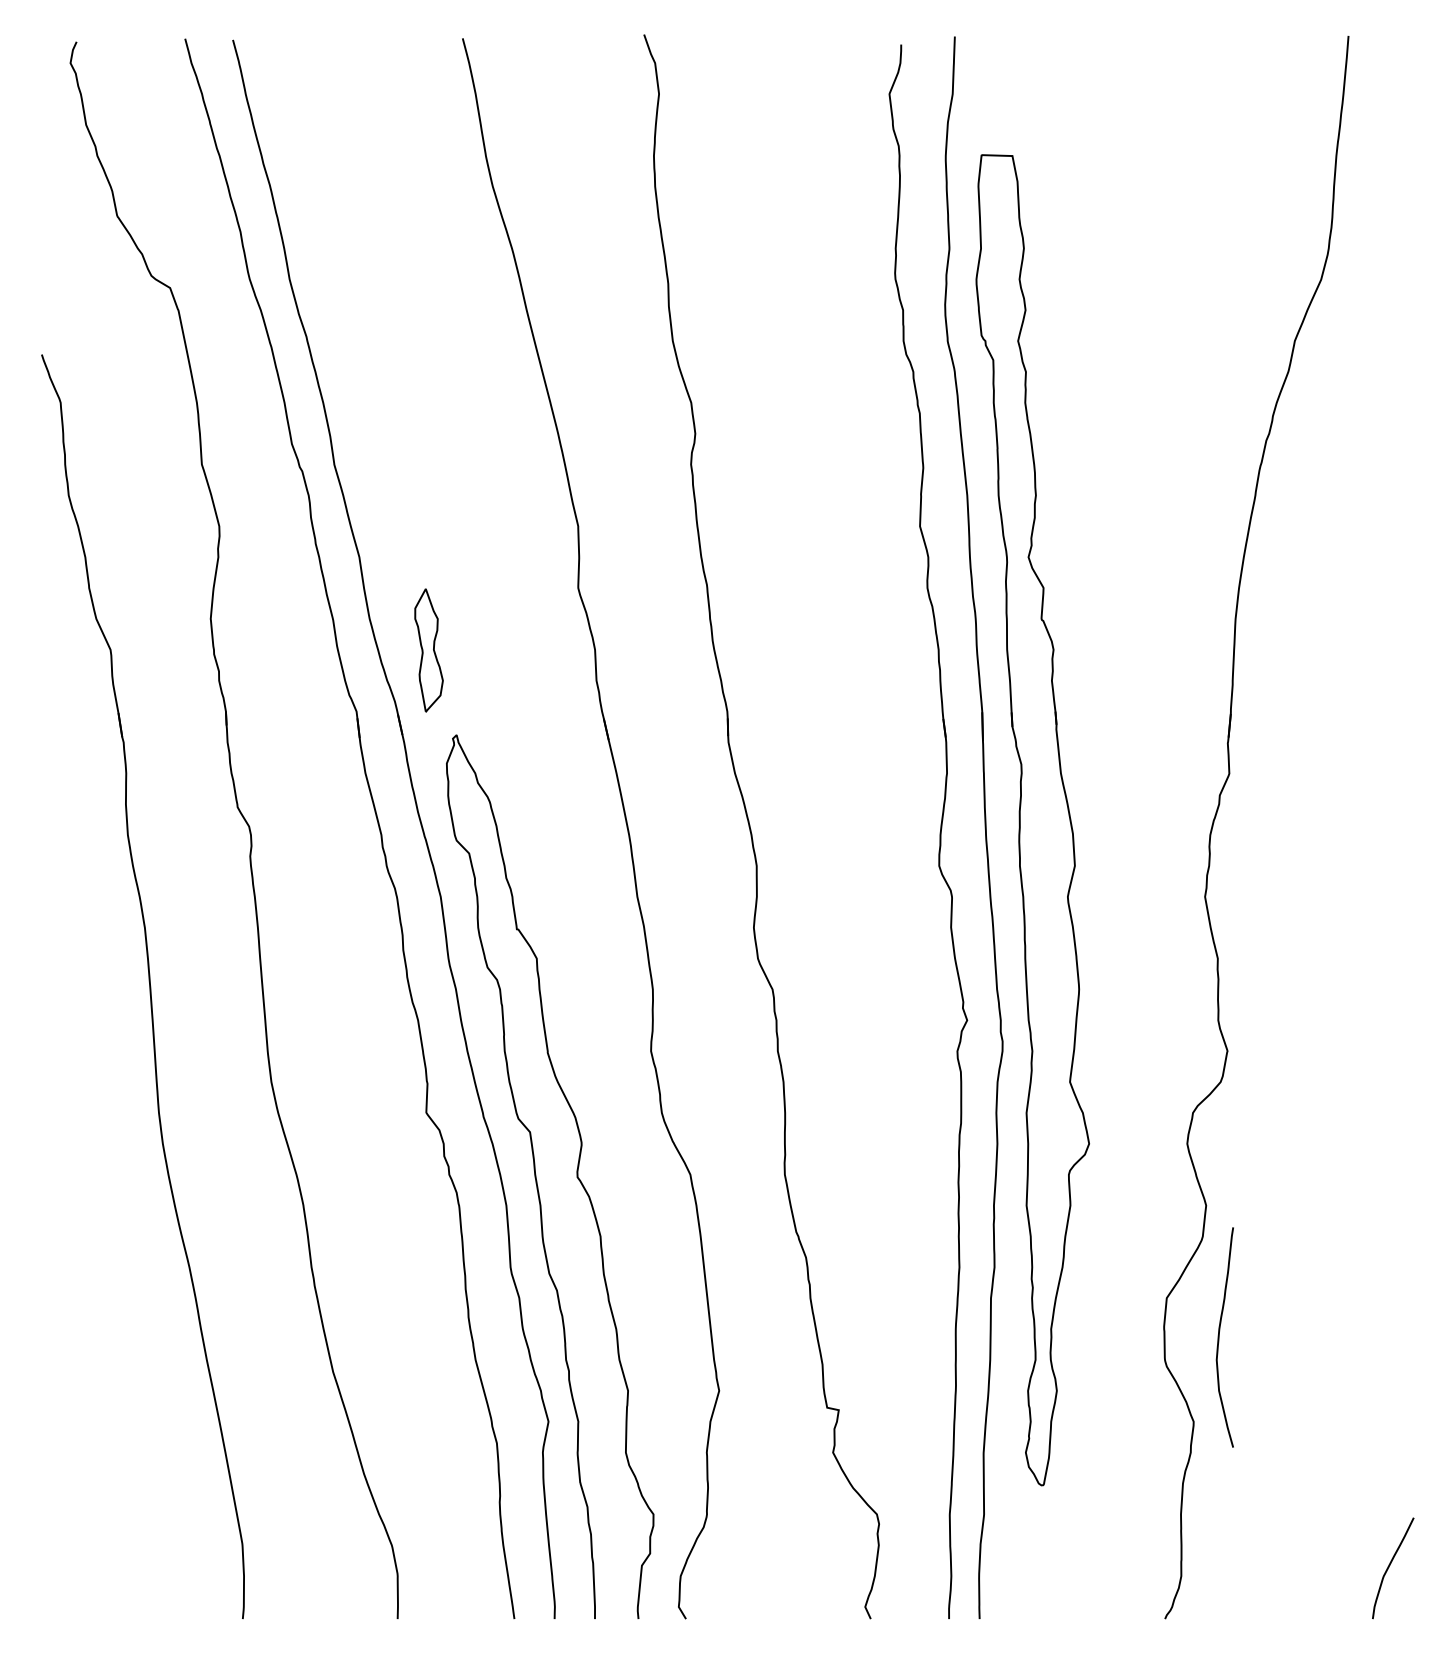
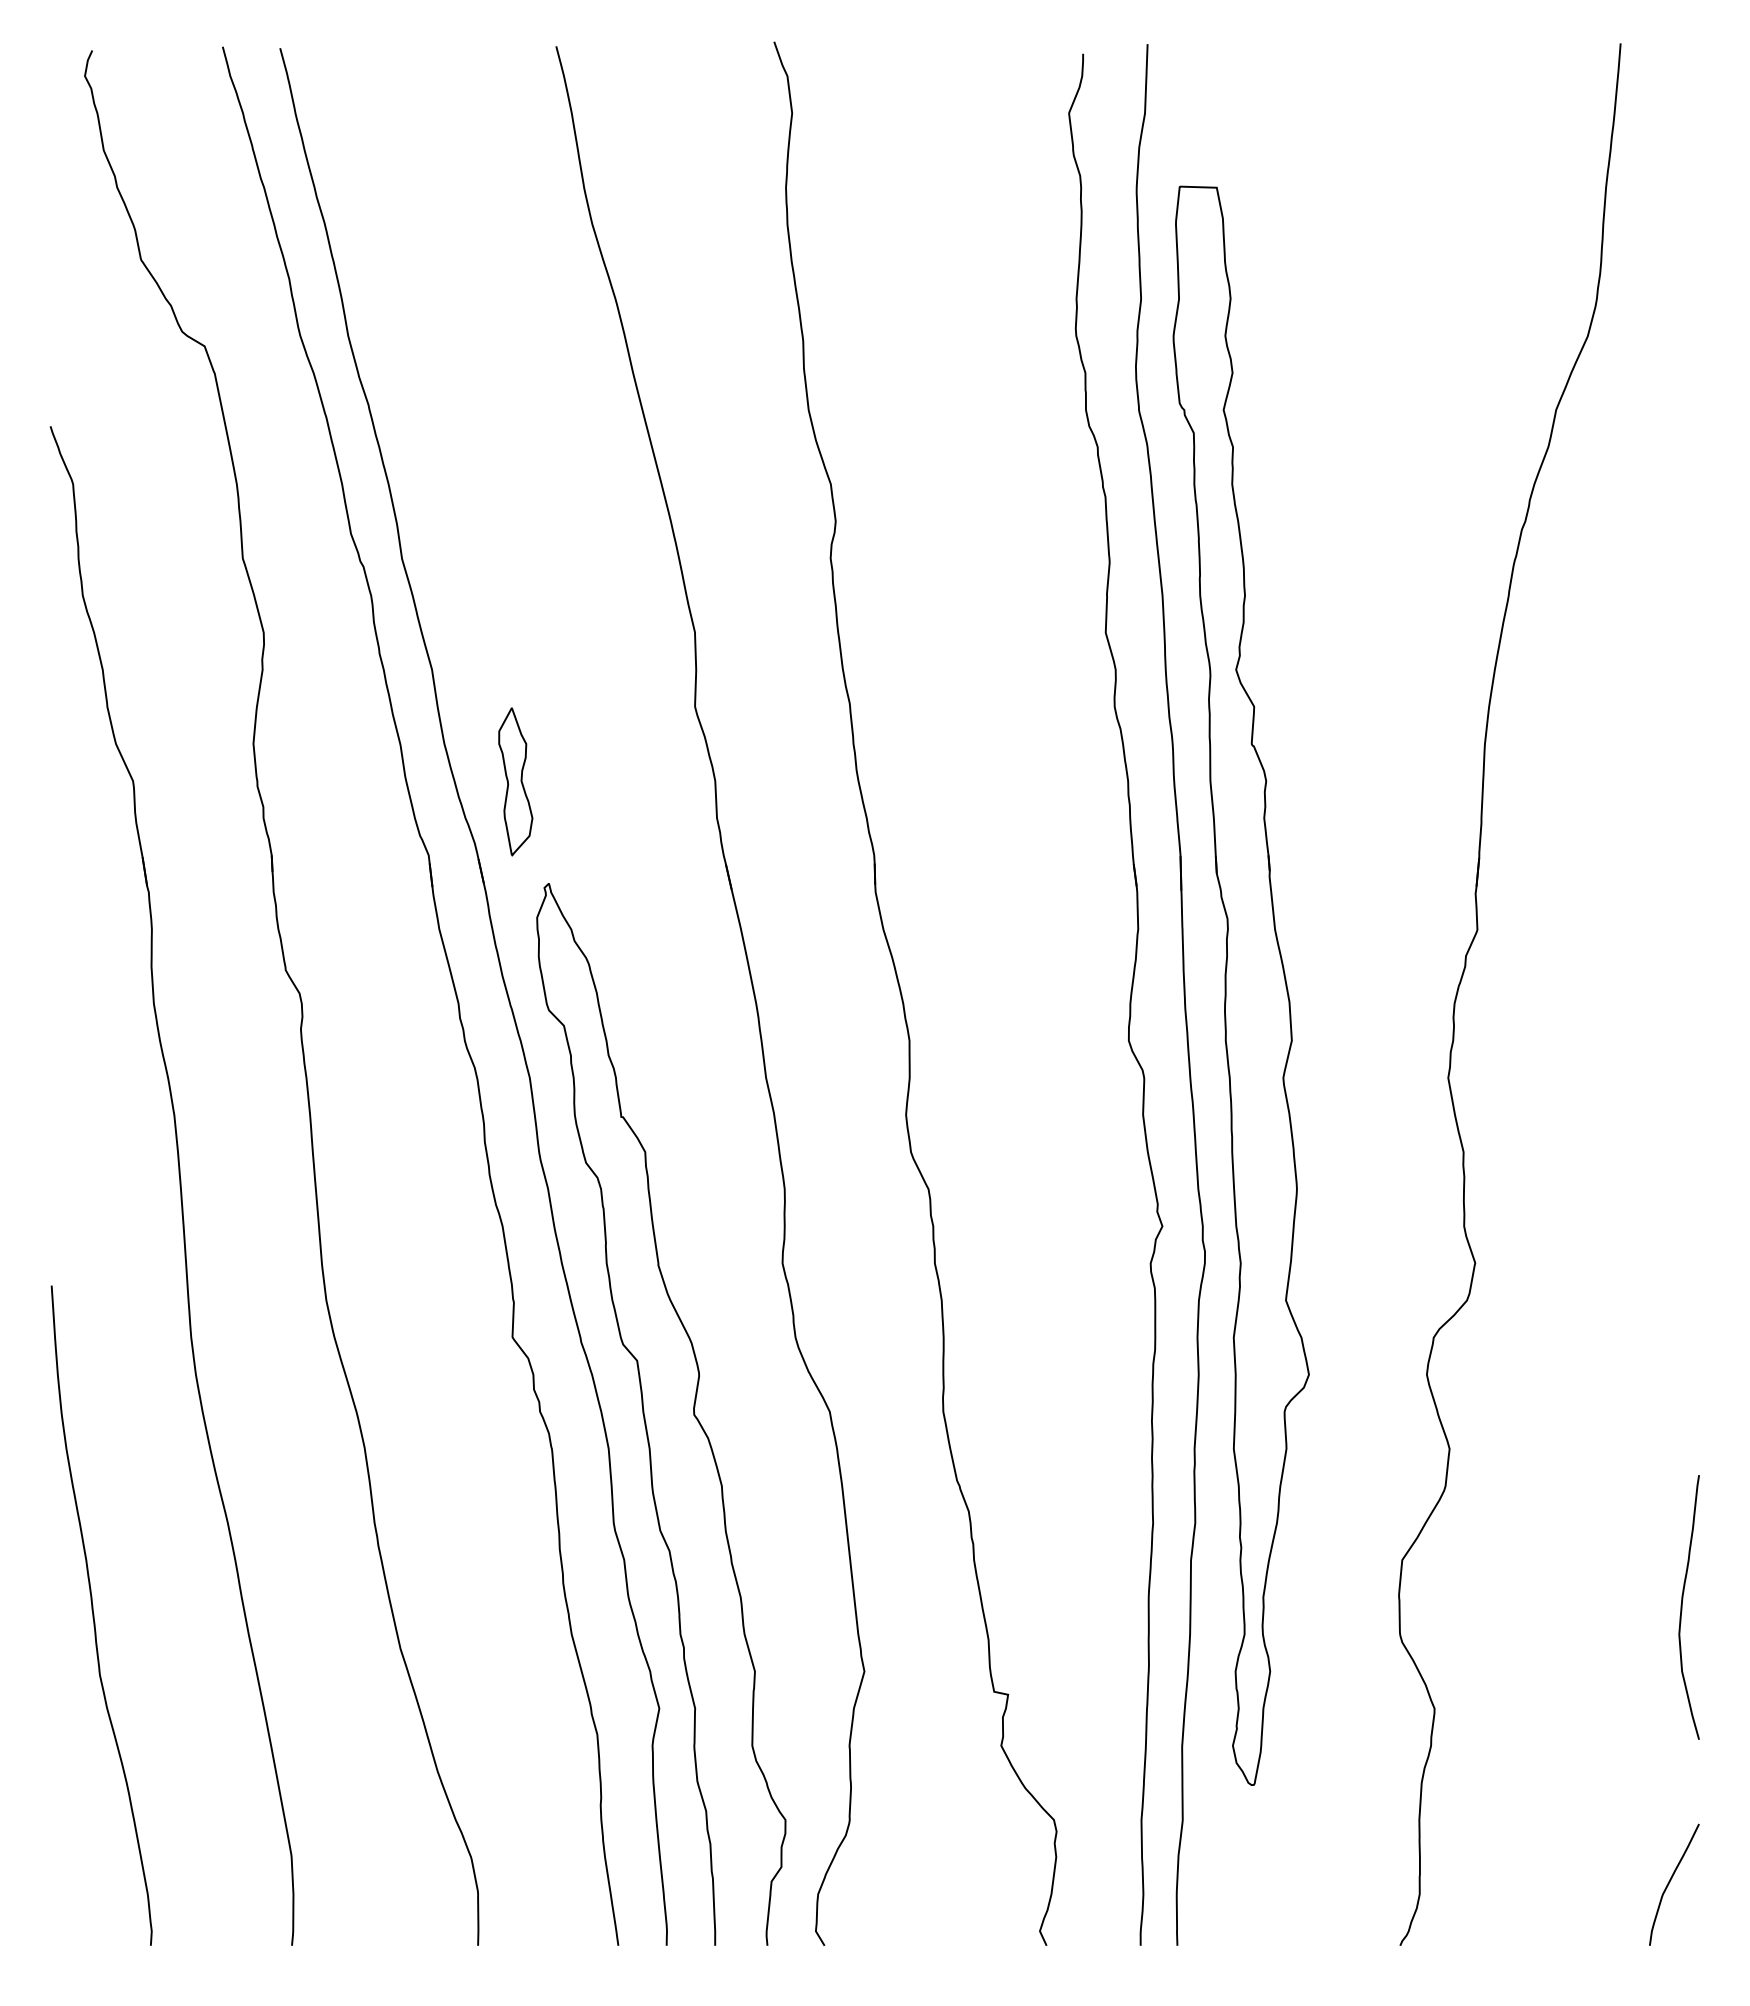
curve: (1219, 1337) -> (1682, 1607), moved
curve: (78, 1344) -> (94, 1615), added

